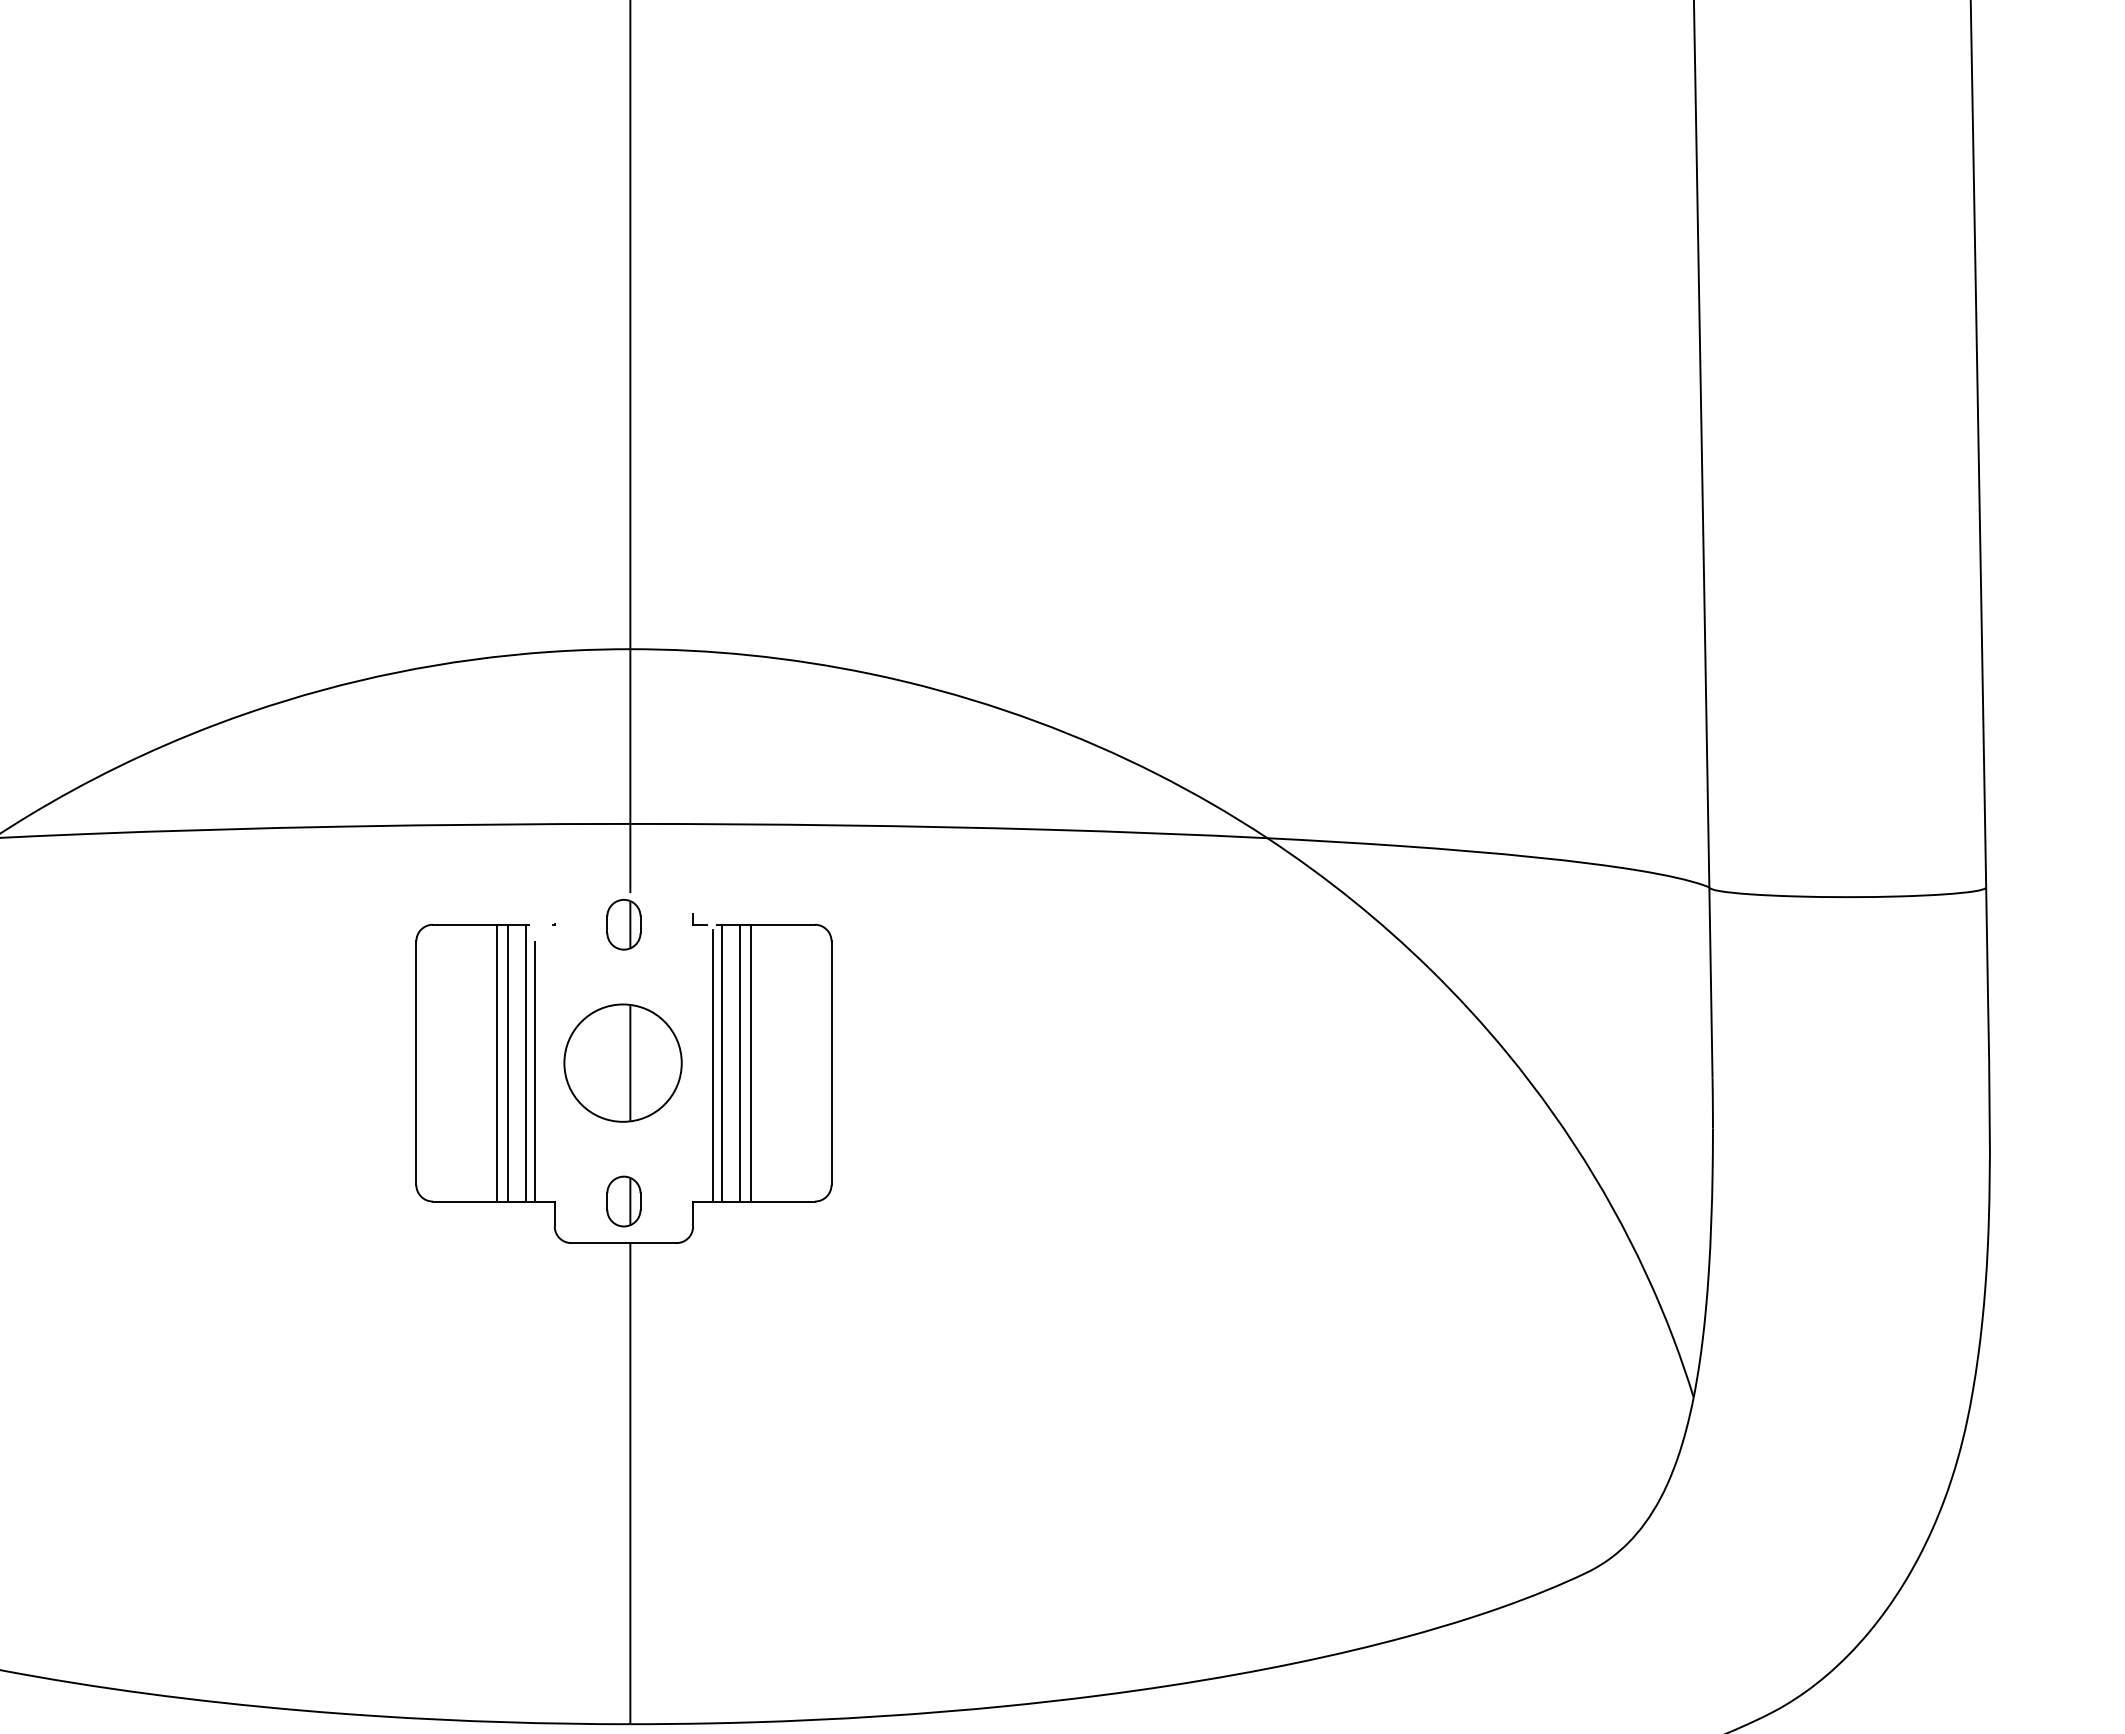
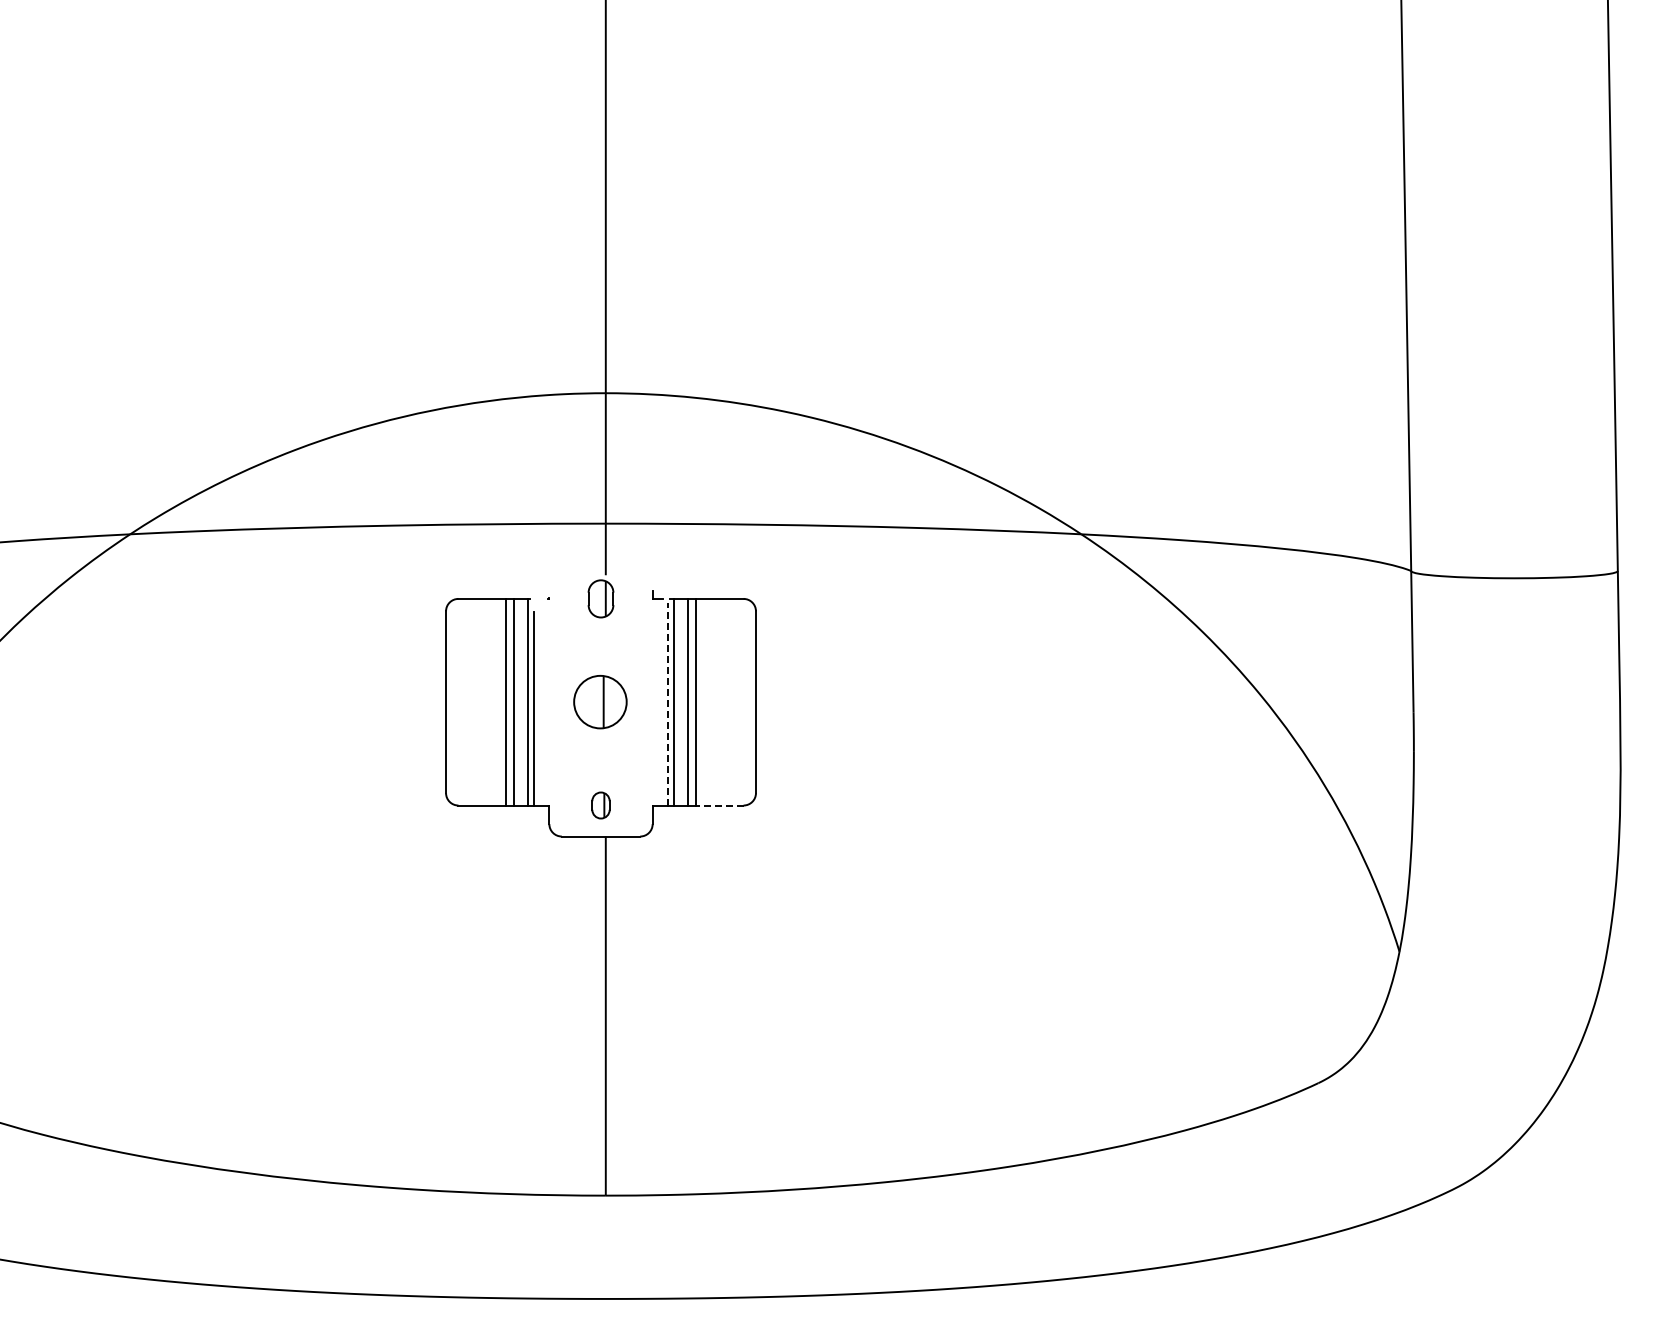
part: (623, 1062) -> (600, 701), size x0.6
line: (713, 1064) -> (667, 703), solid -> dashed
part: (623, 1201) -> (600, 805), size x0.7
line: (782, 1201) -> (719, 805), solid -> dashed

